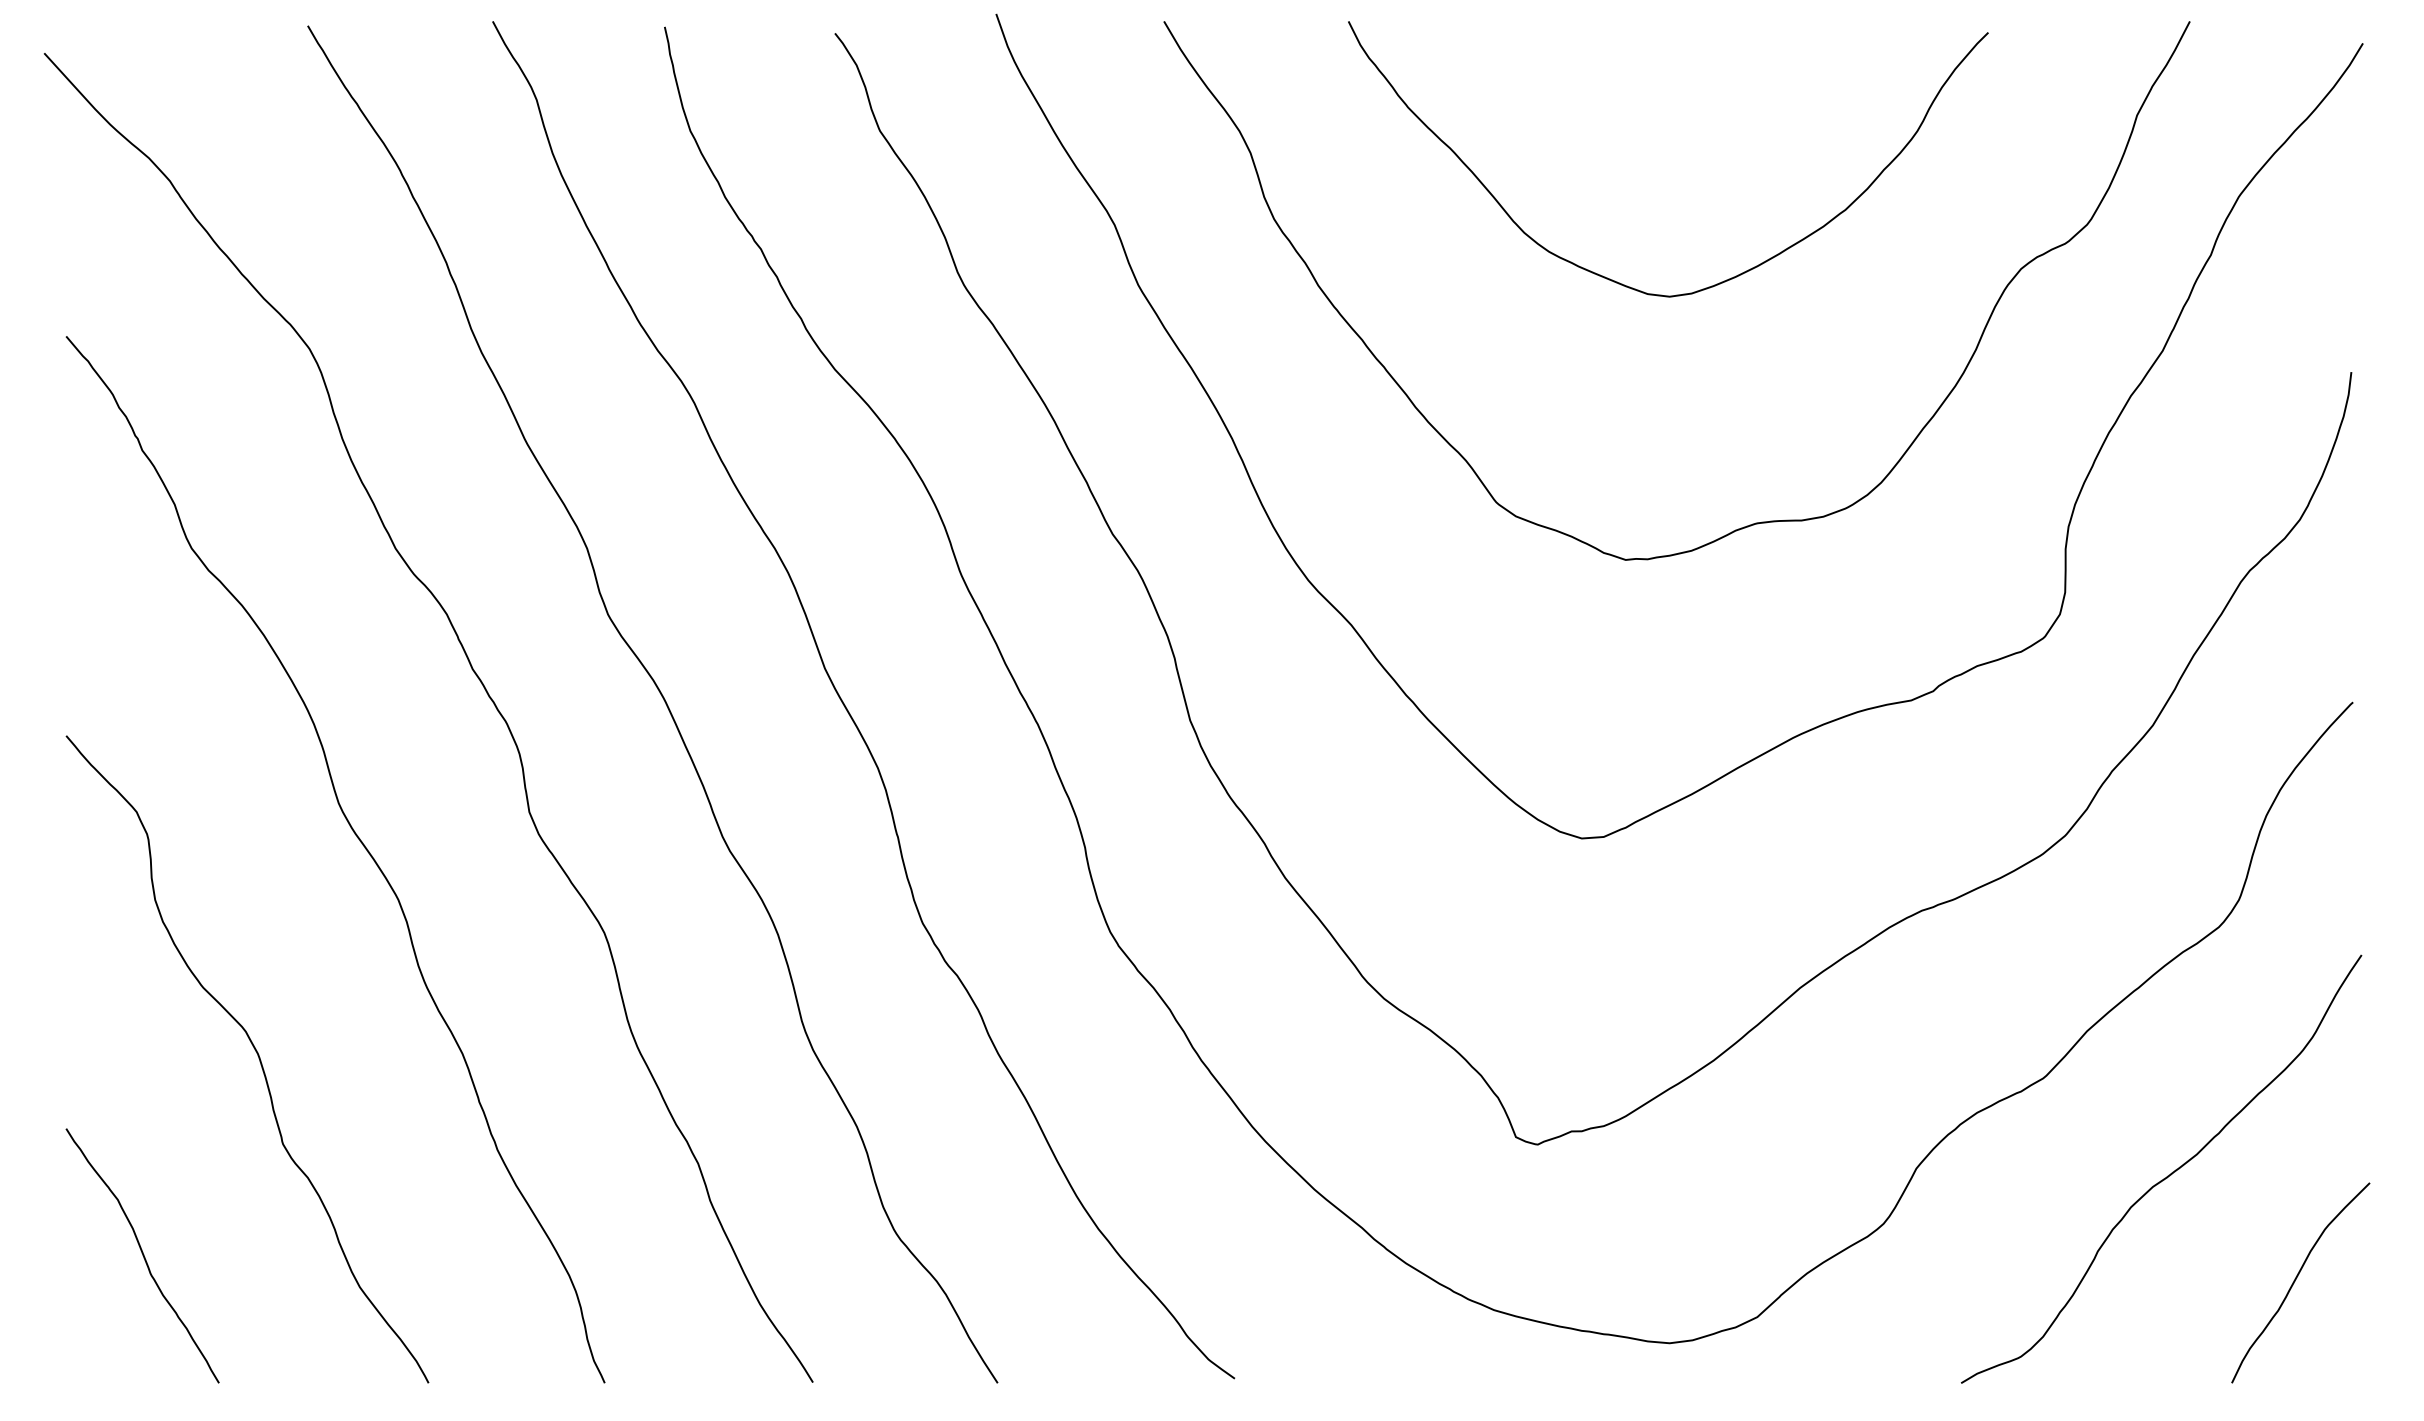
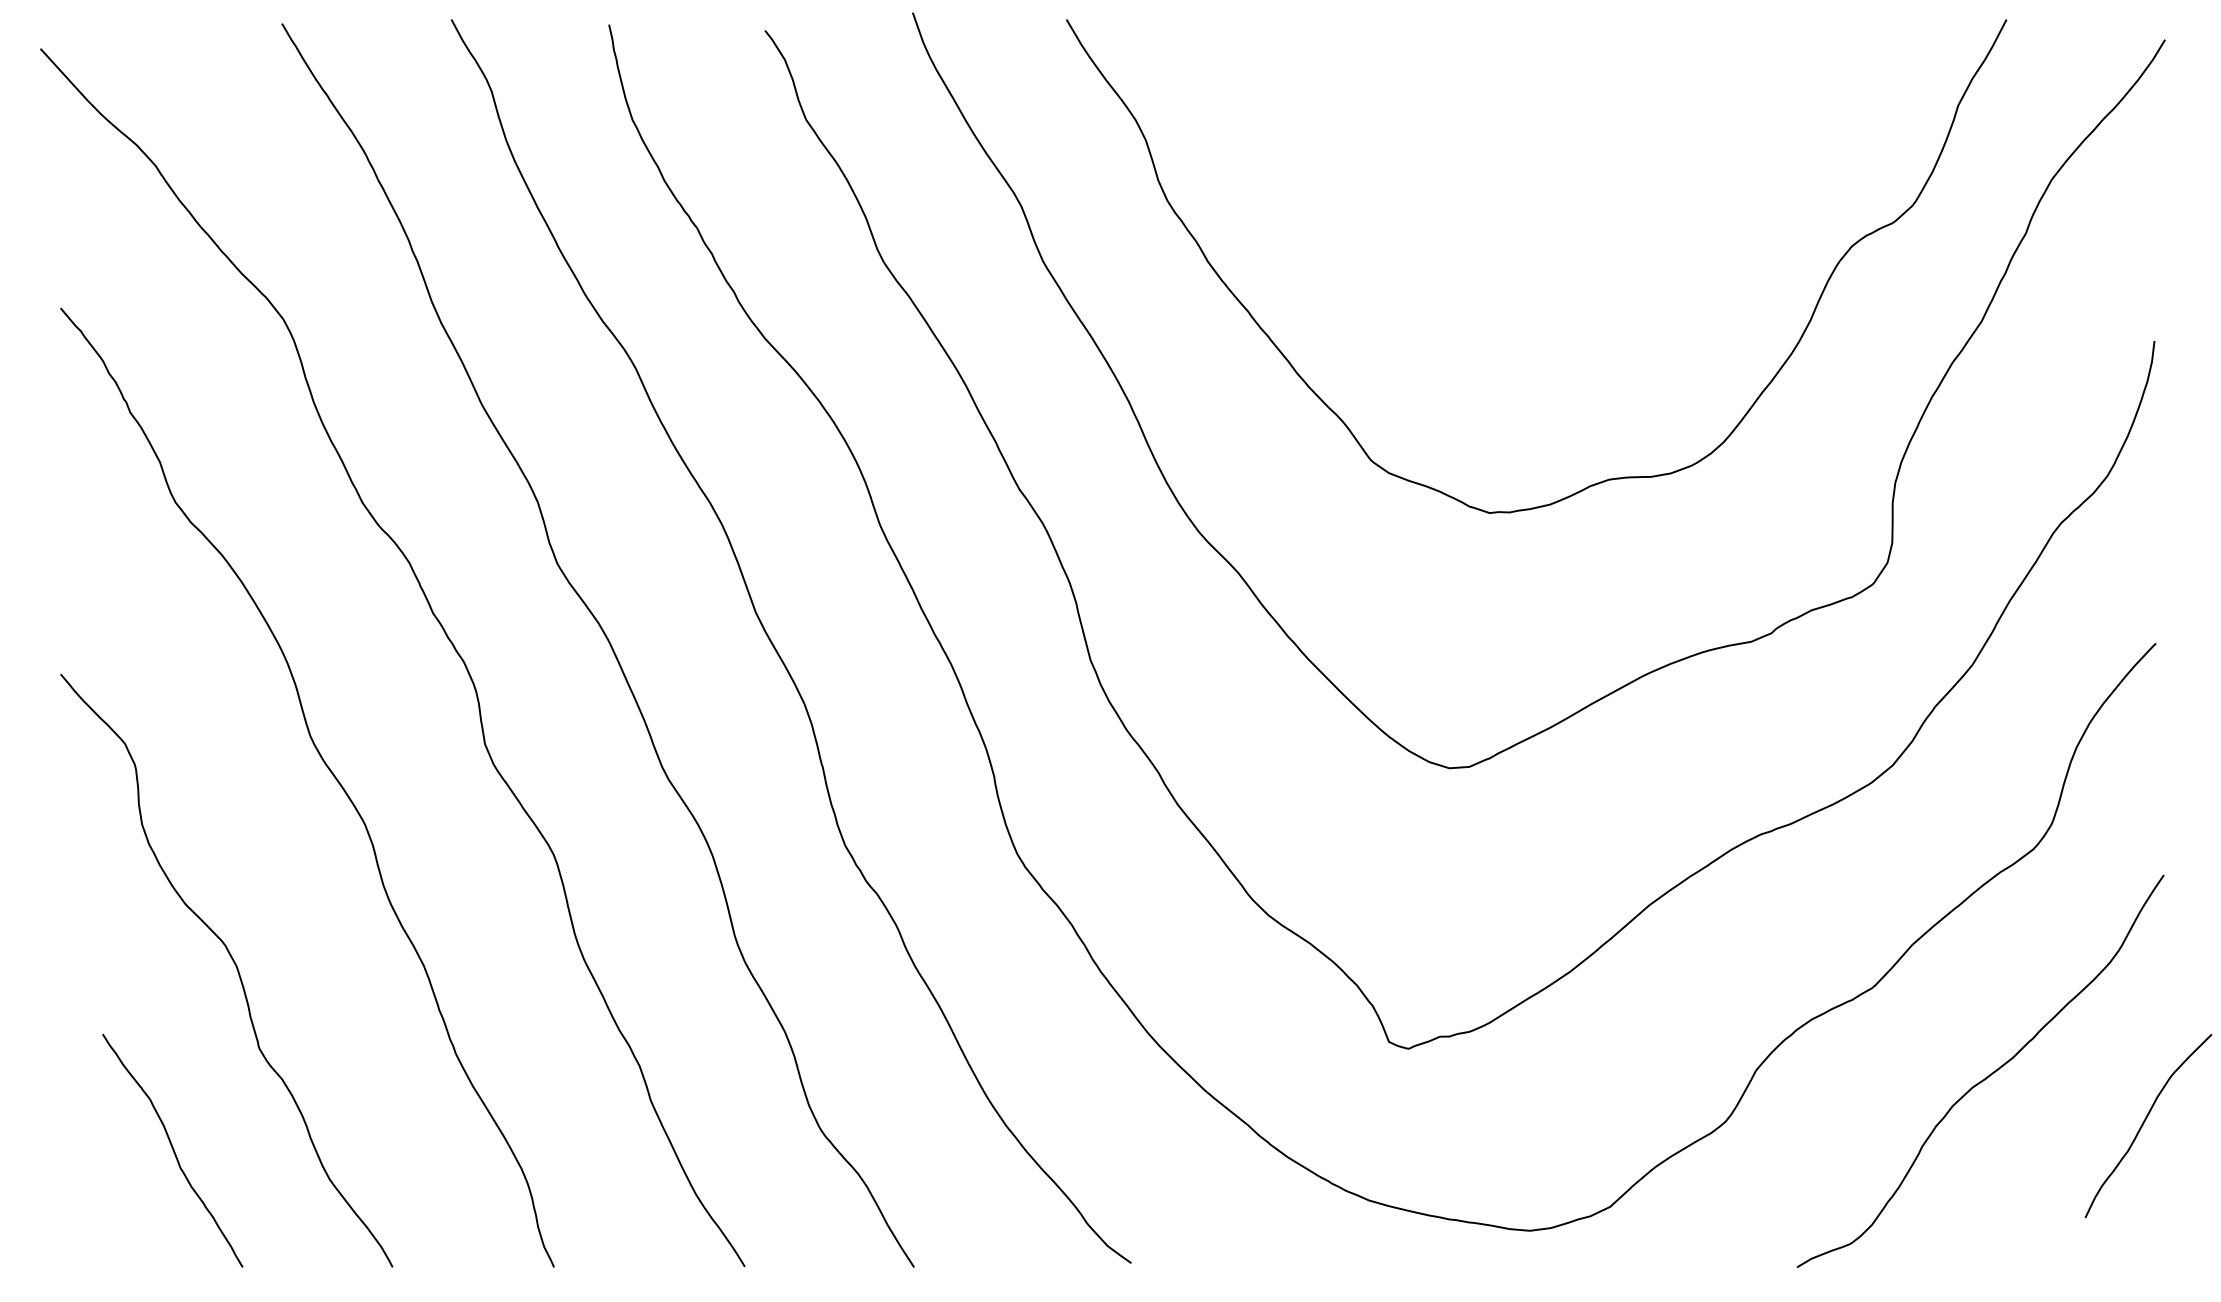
curve: (1617, 281) -> (1482, 257), removed
curve: (142, 1255) -> (172, 1150), moved
curve: (2296, 1279) -> (2144, 1122), moved

